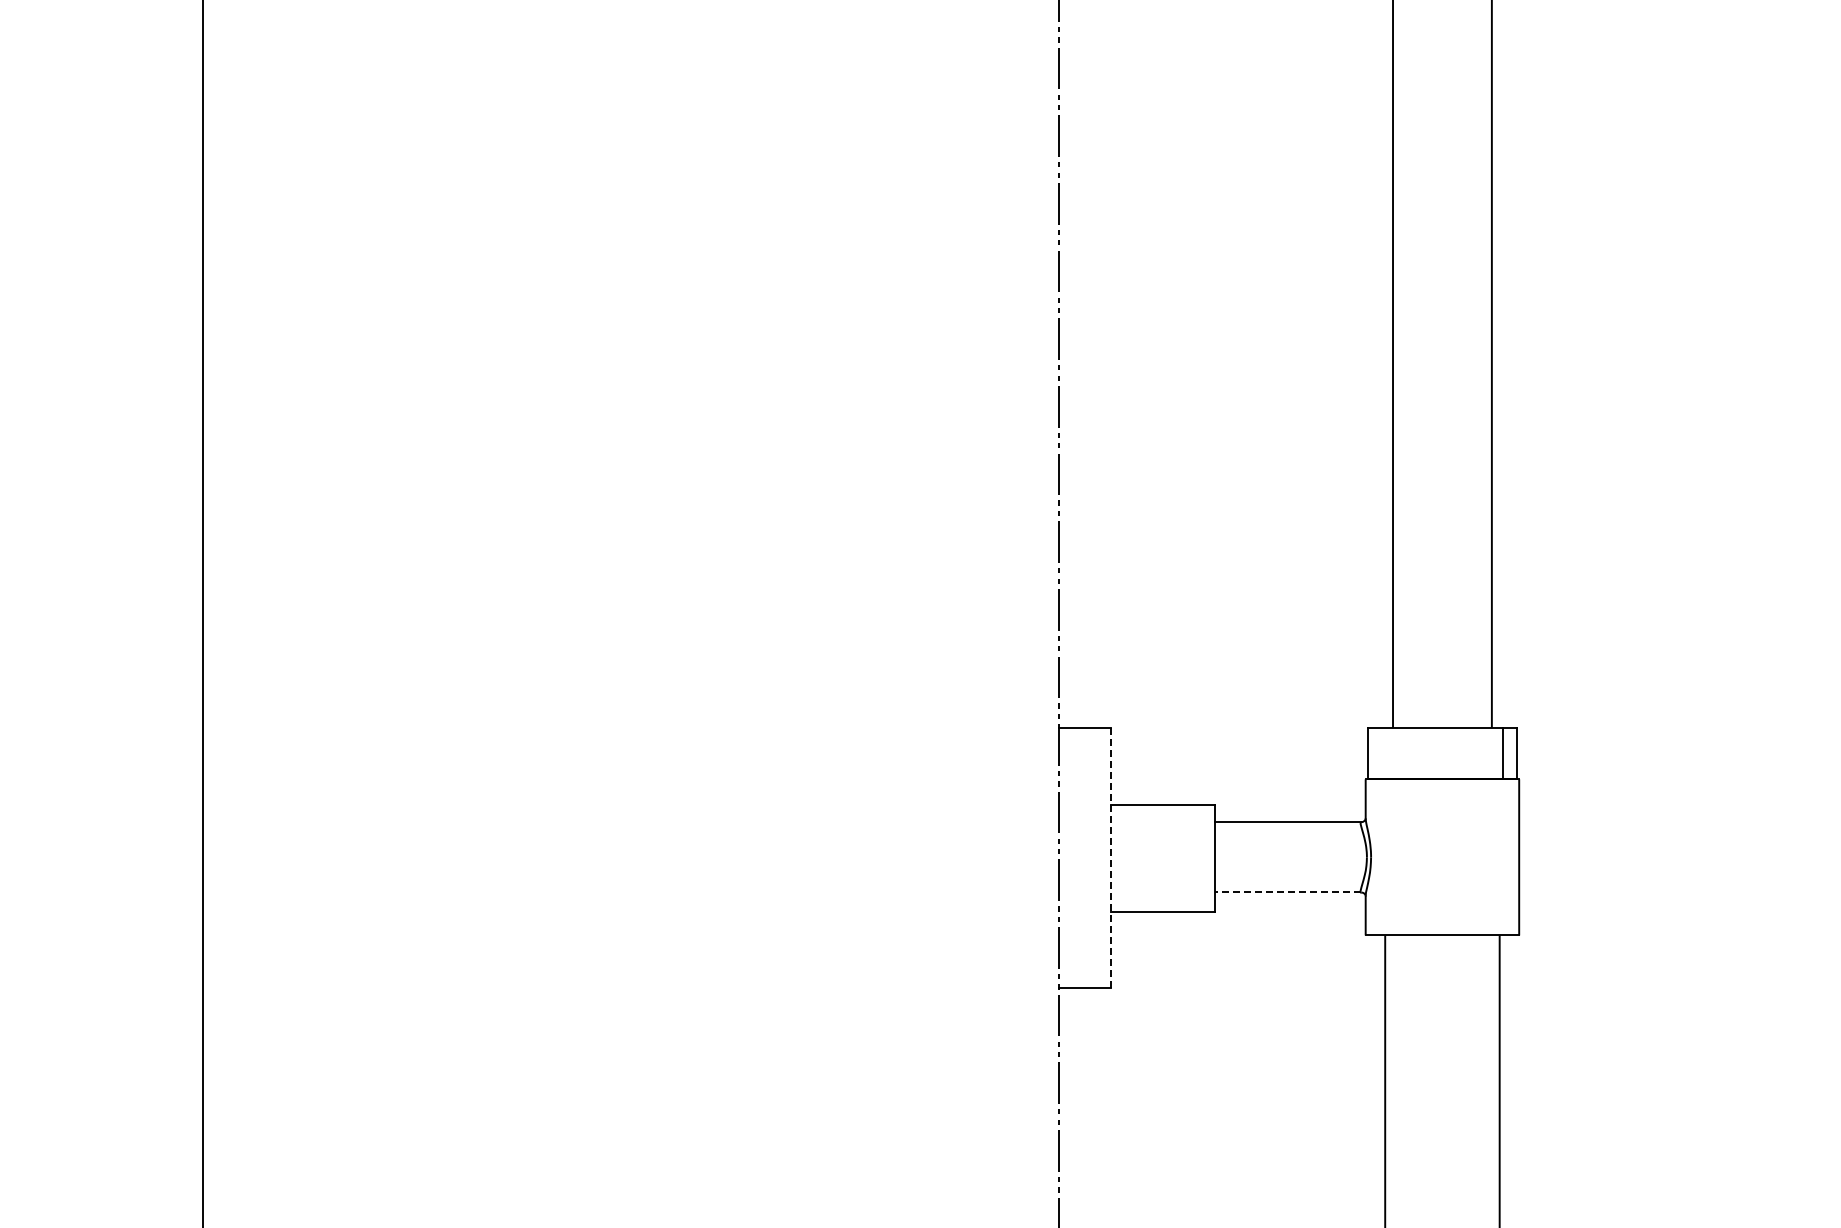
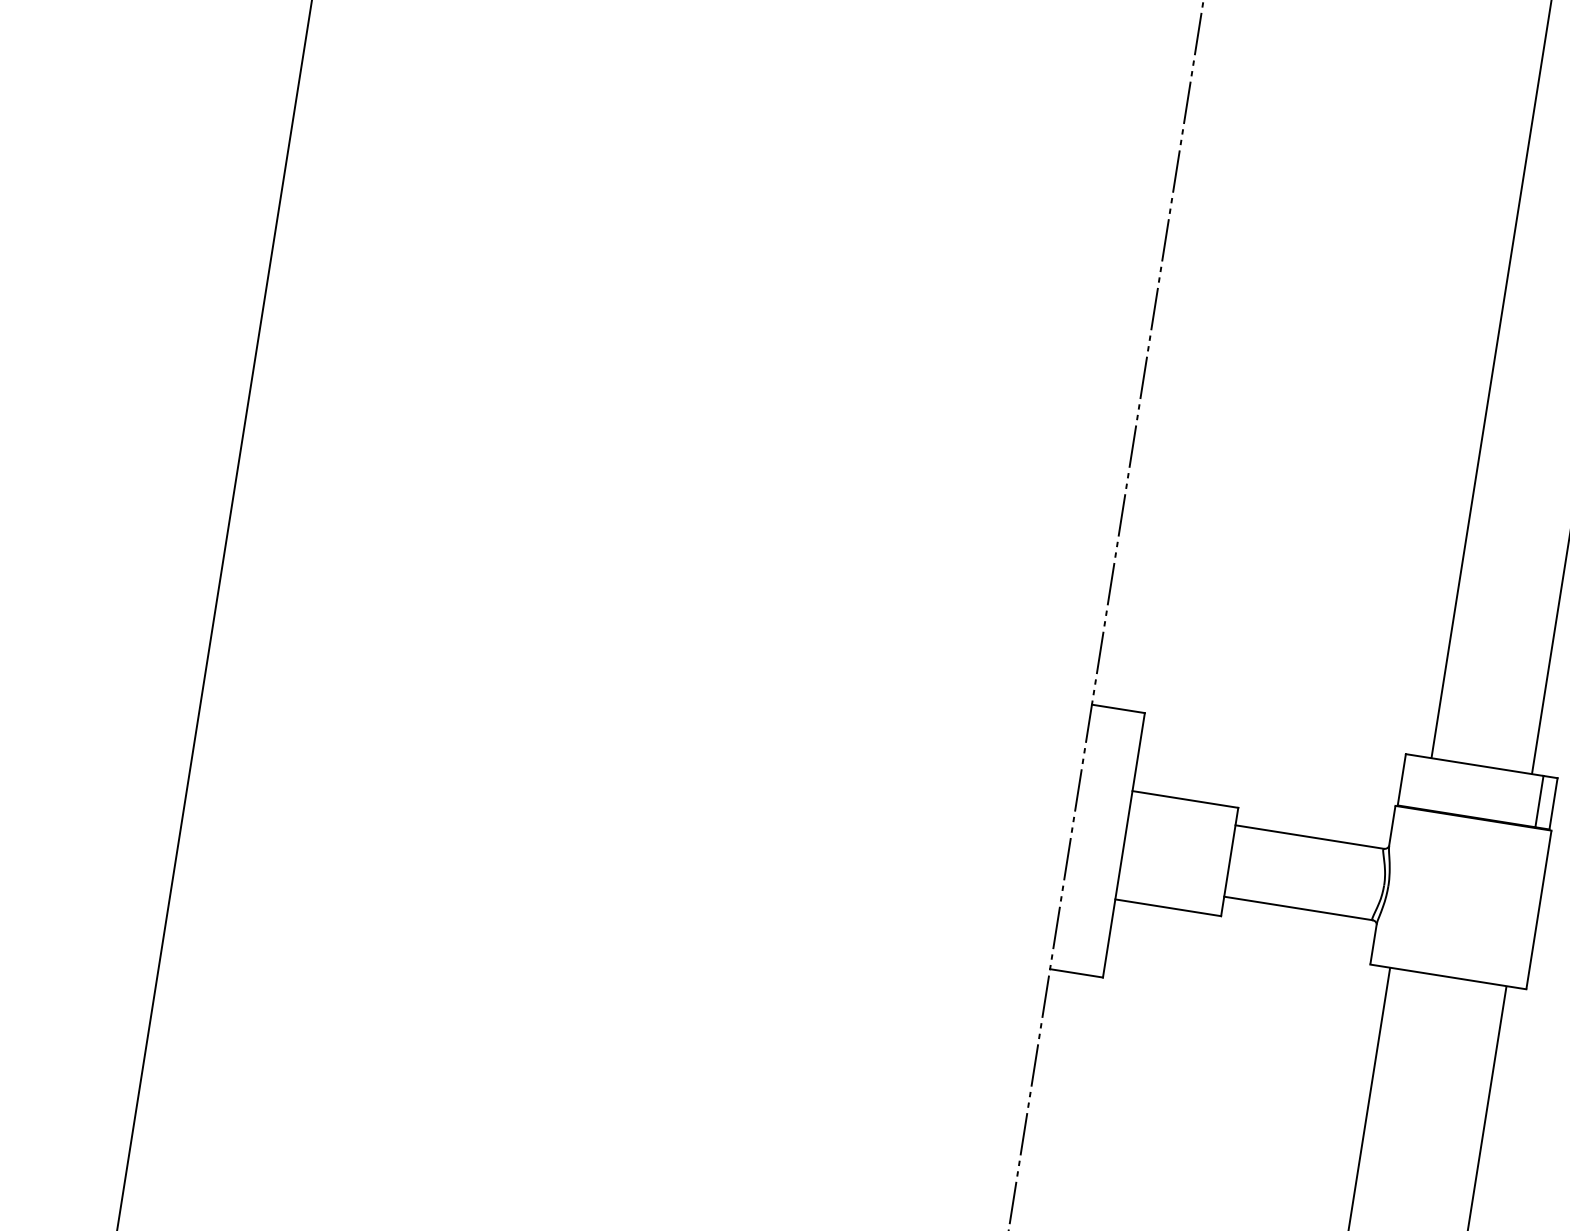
line: (1111, 857) -> (1124, 844), dashed -> solid
line: (1287, 892) -> (1297, 908), dashed -> solid

